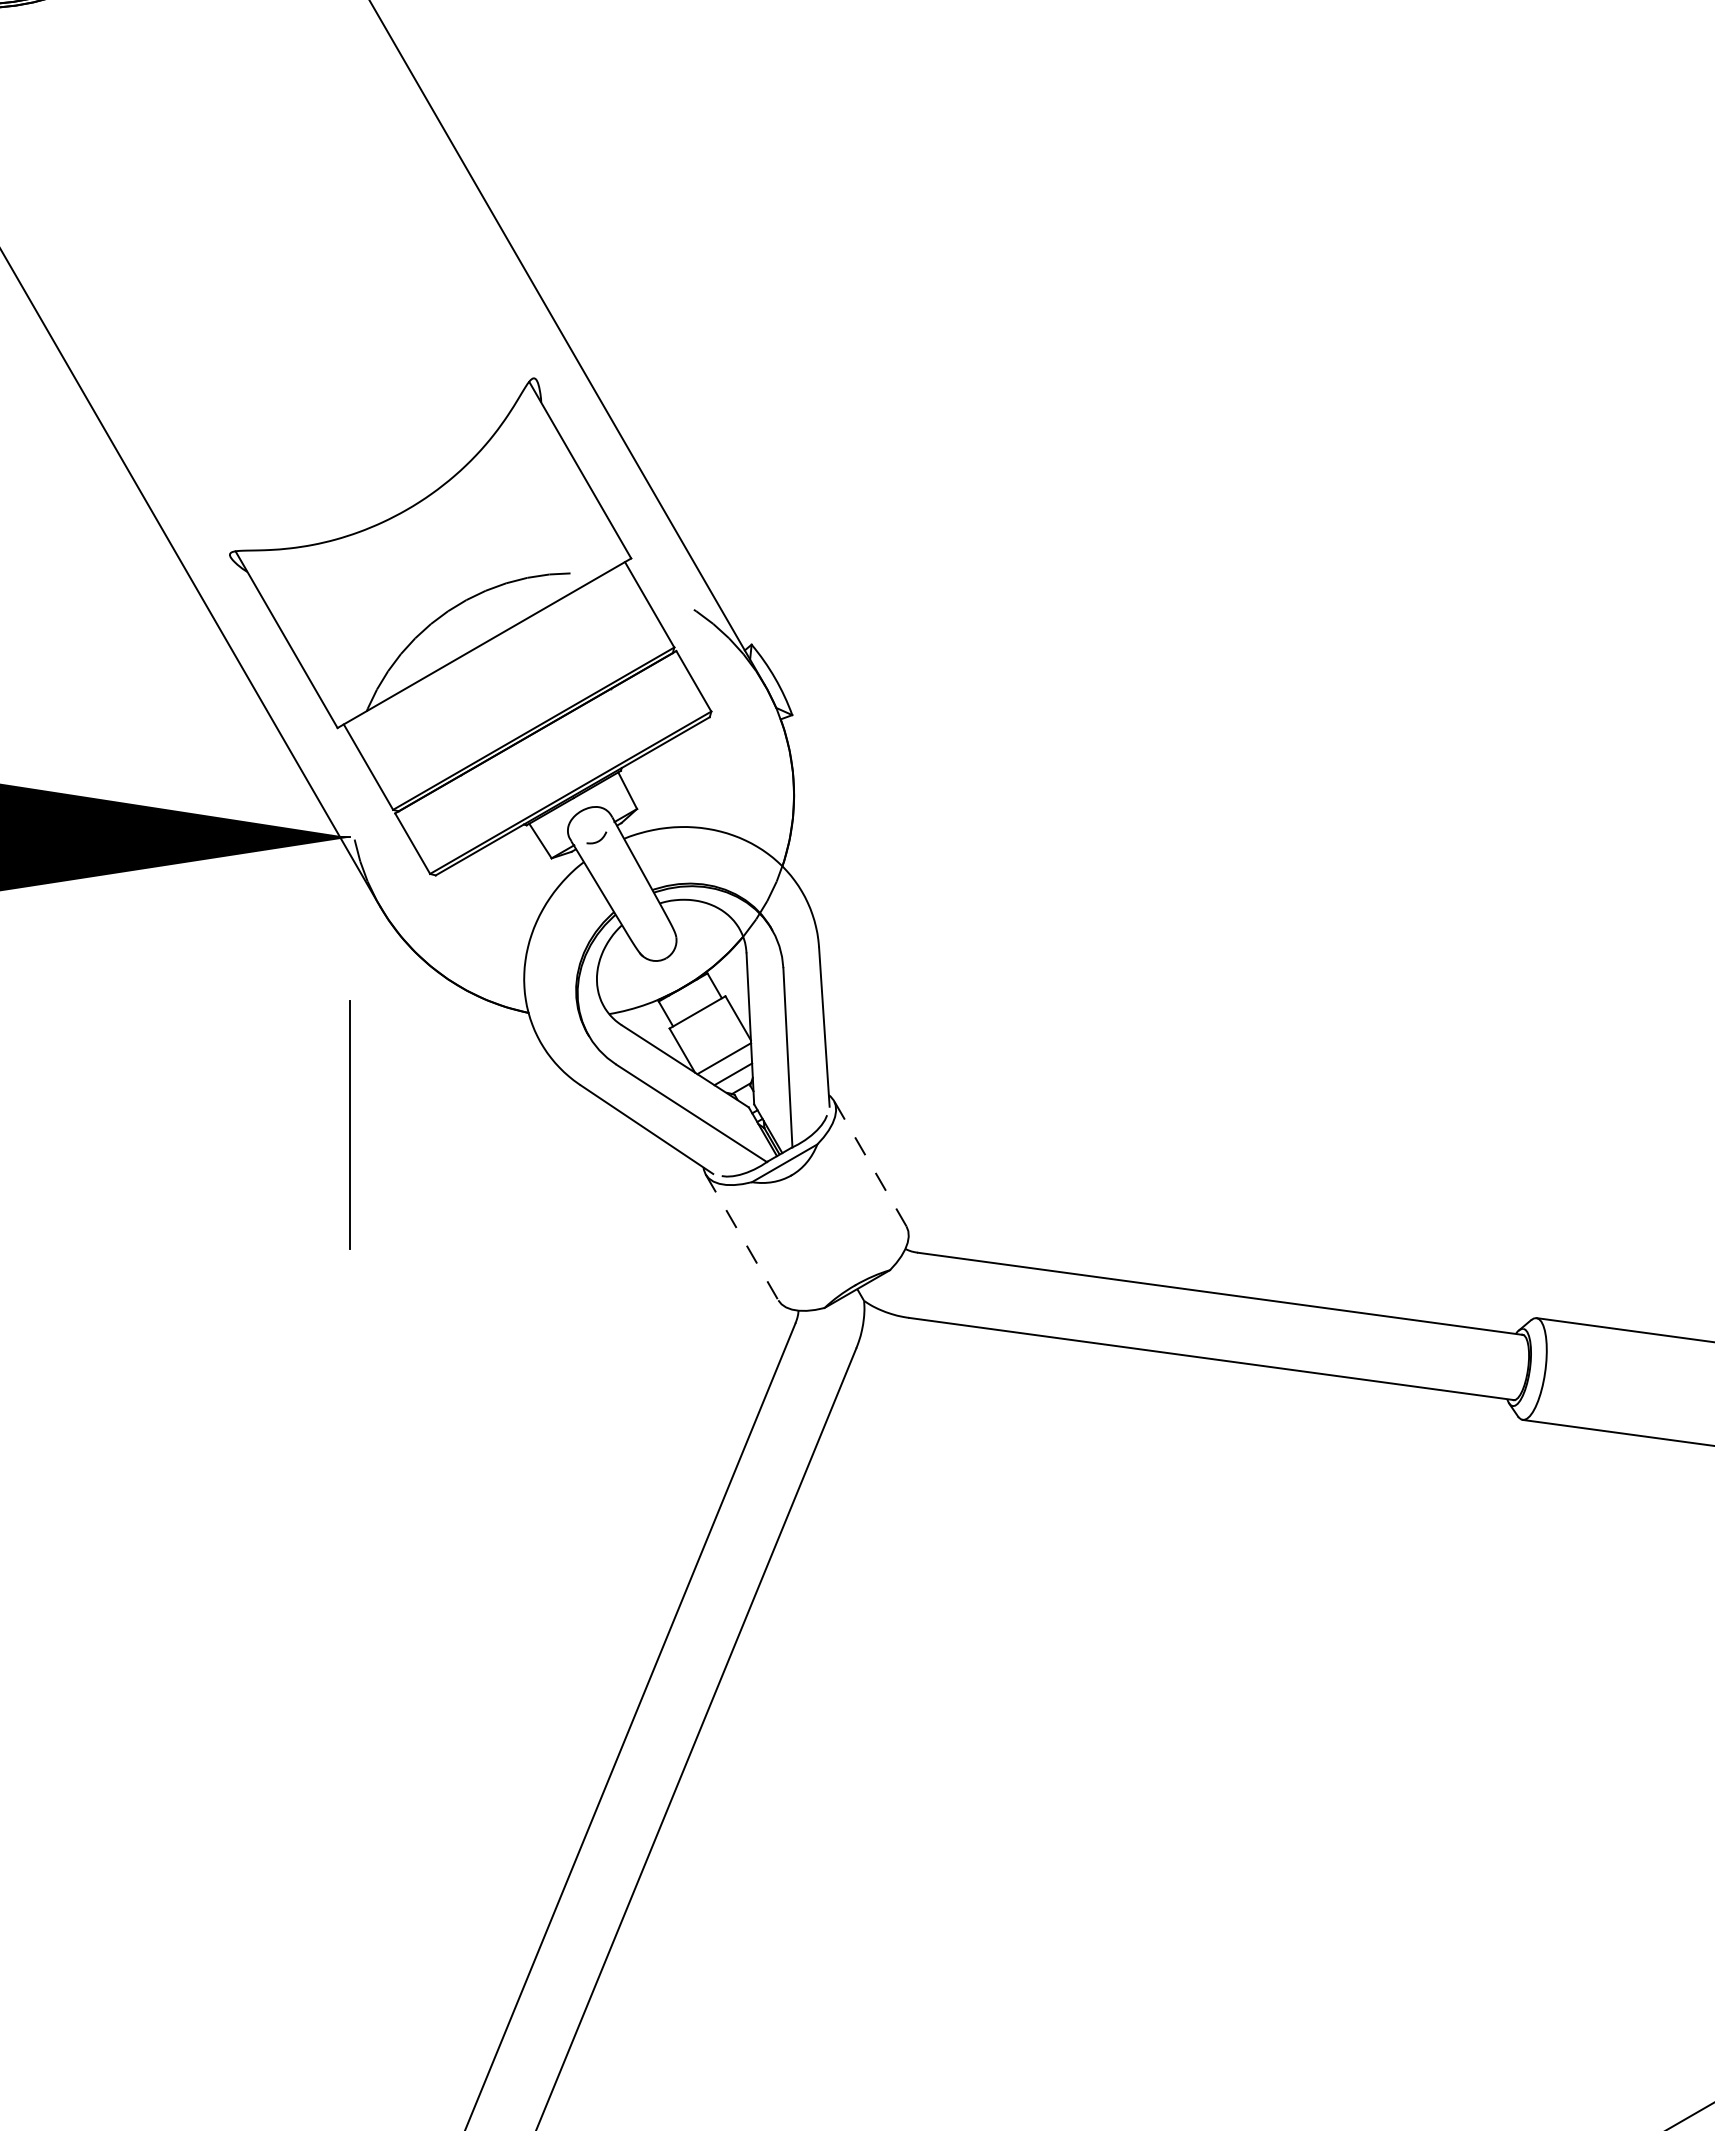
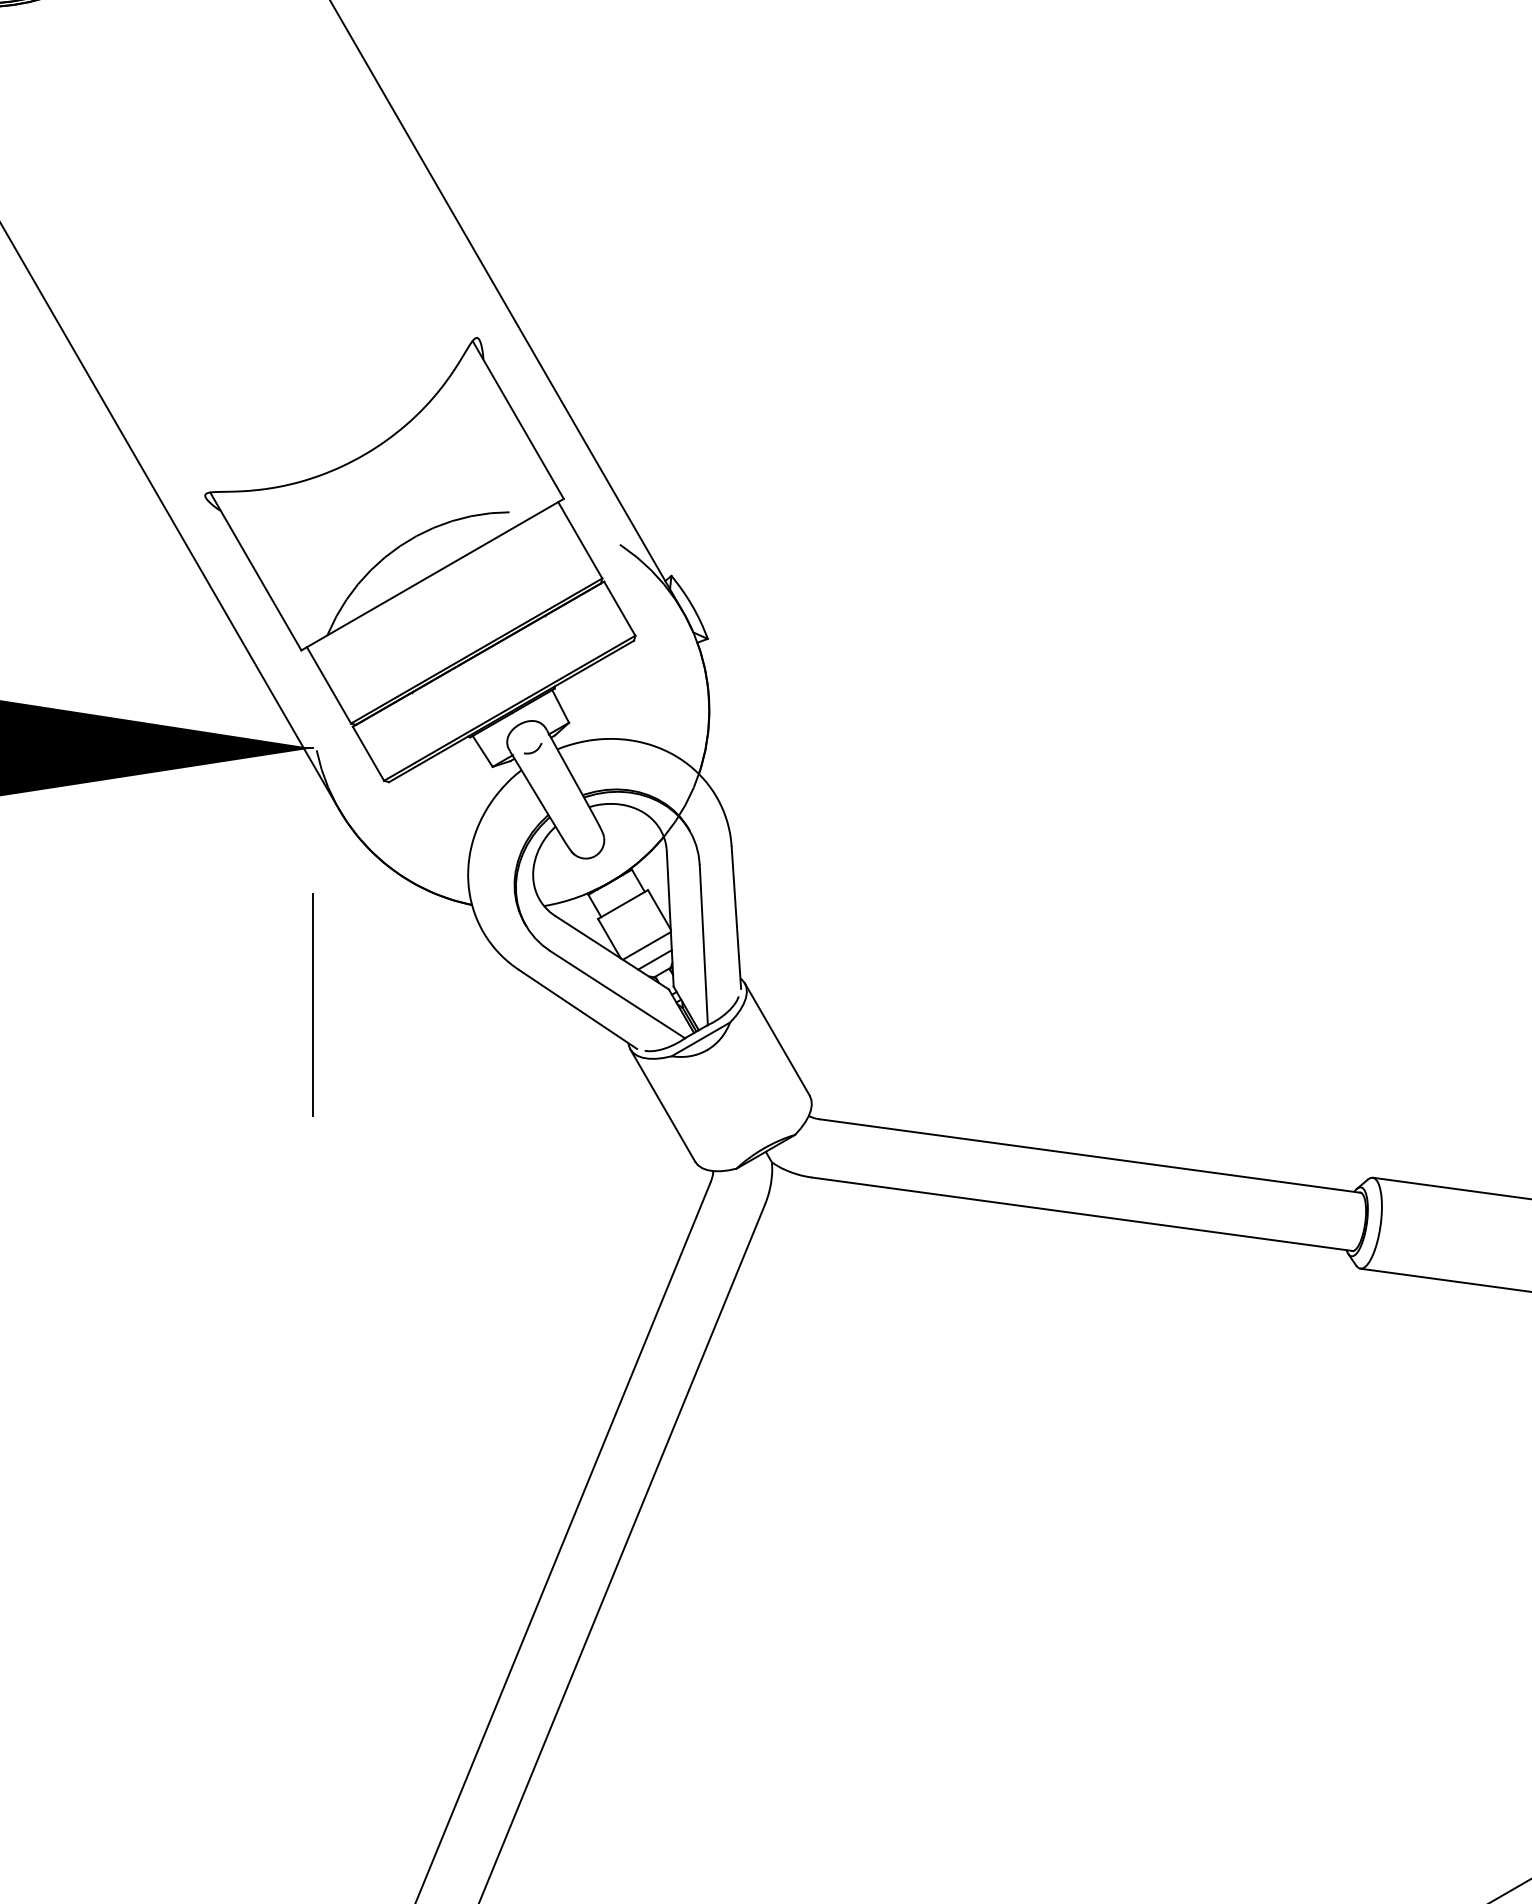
line: (870, 1163) -> (777, 1039), dashed -> solid
line: (742, 1237) -> (663, 1105), dashed -> solid

